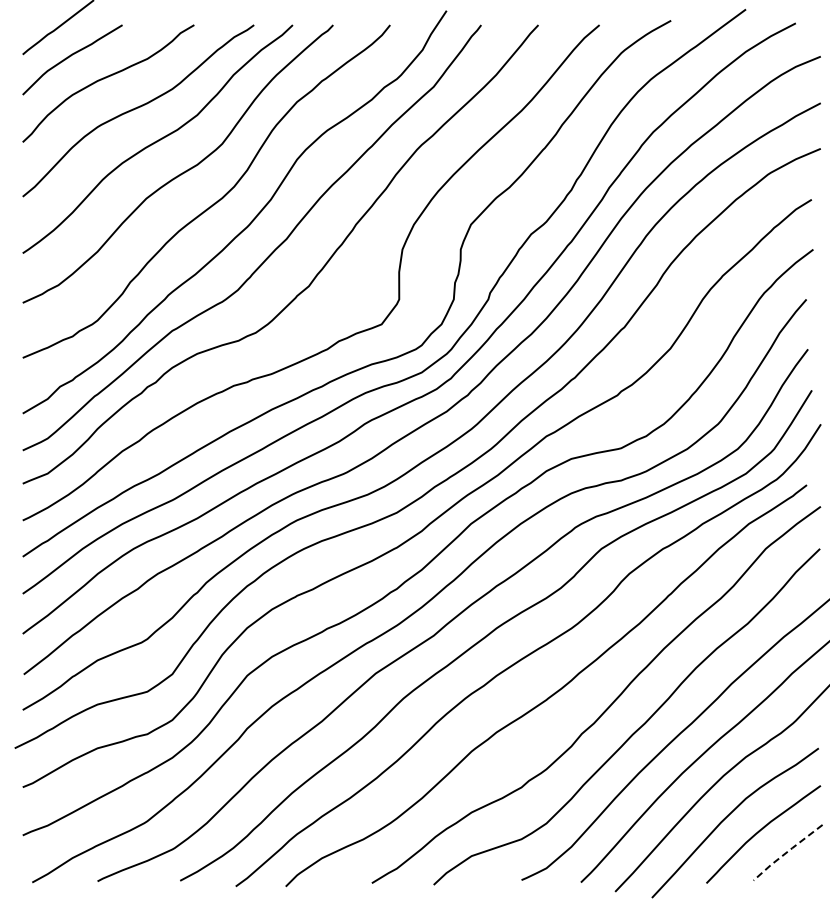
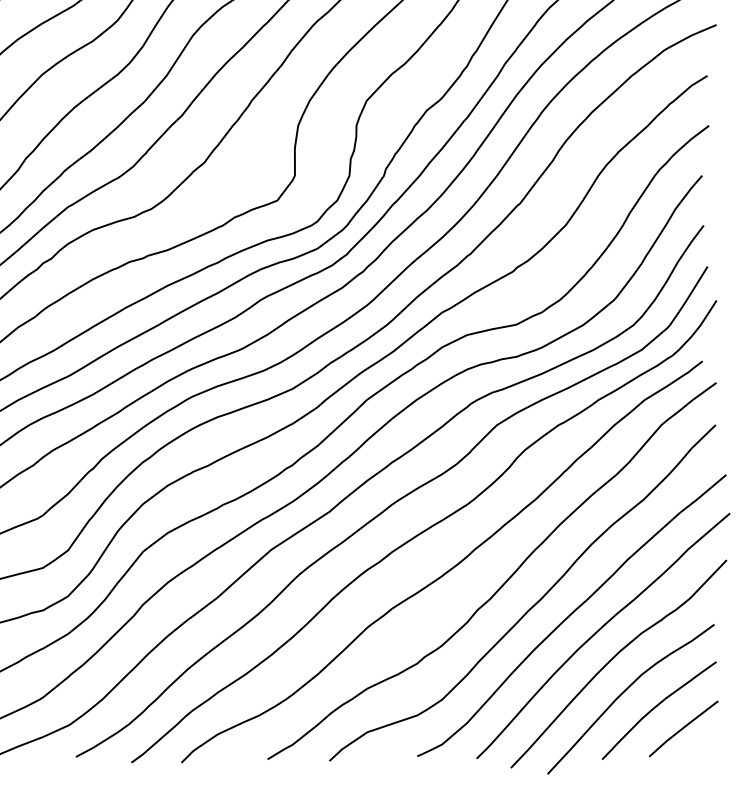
line: (787, 852) -> (683, 728), dashed -> solid

